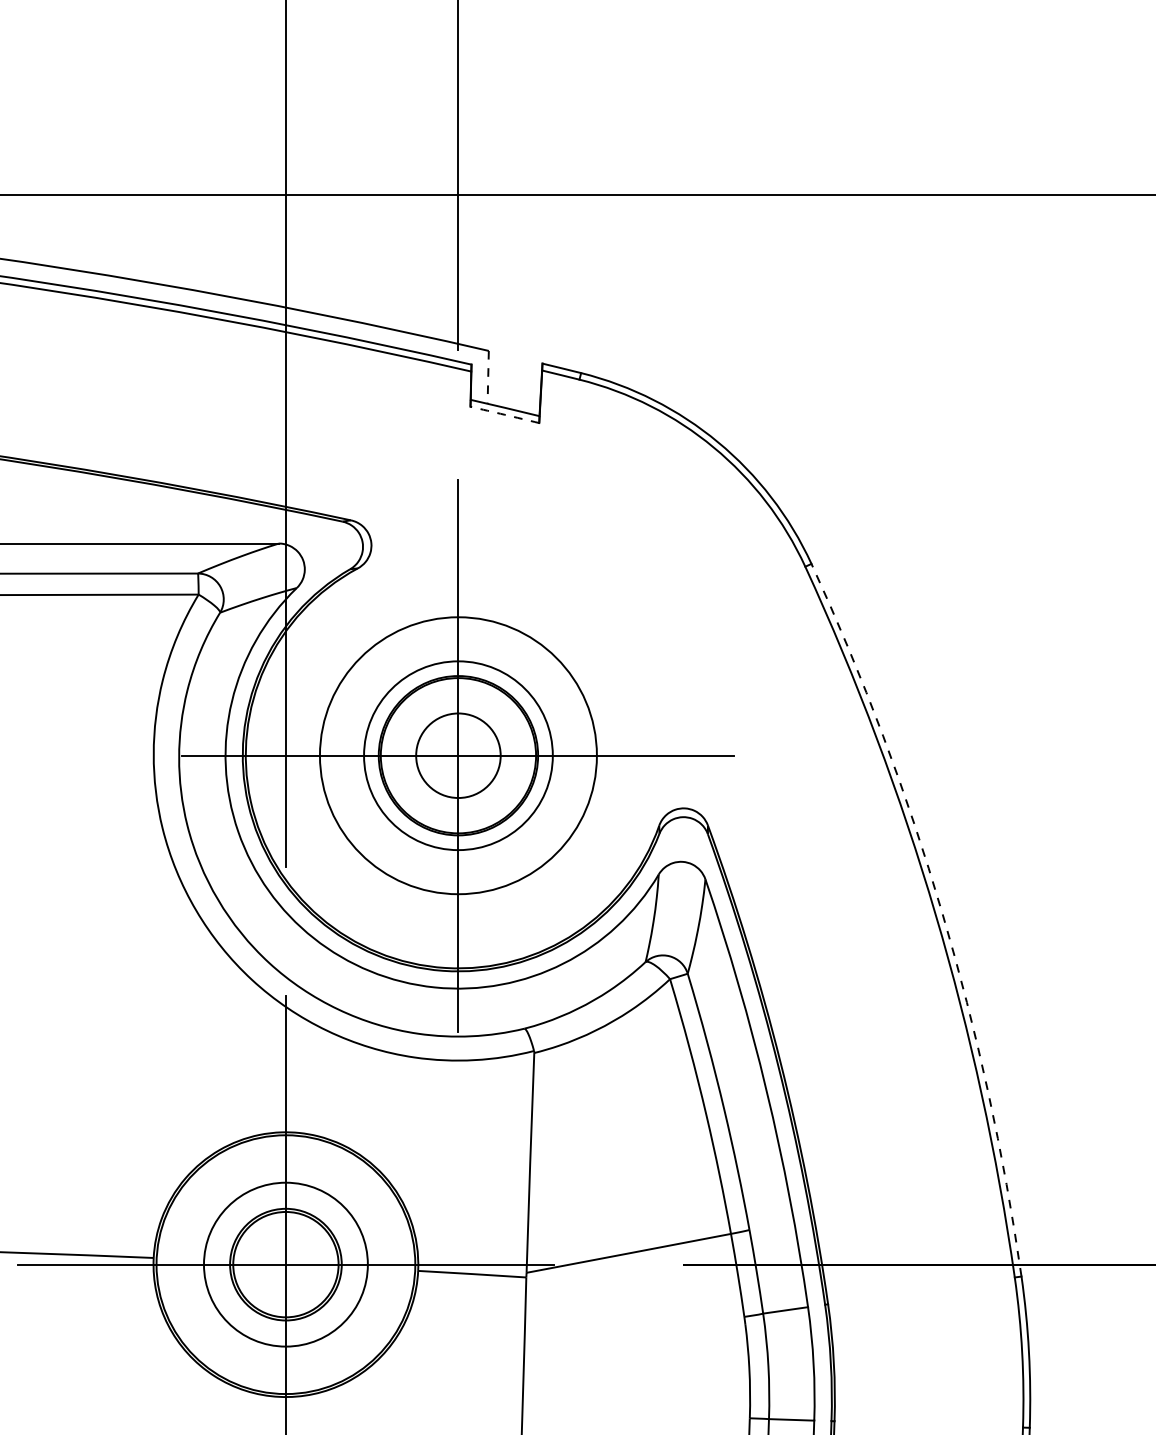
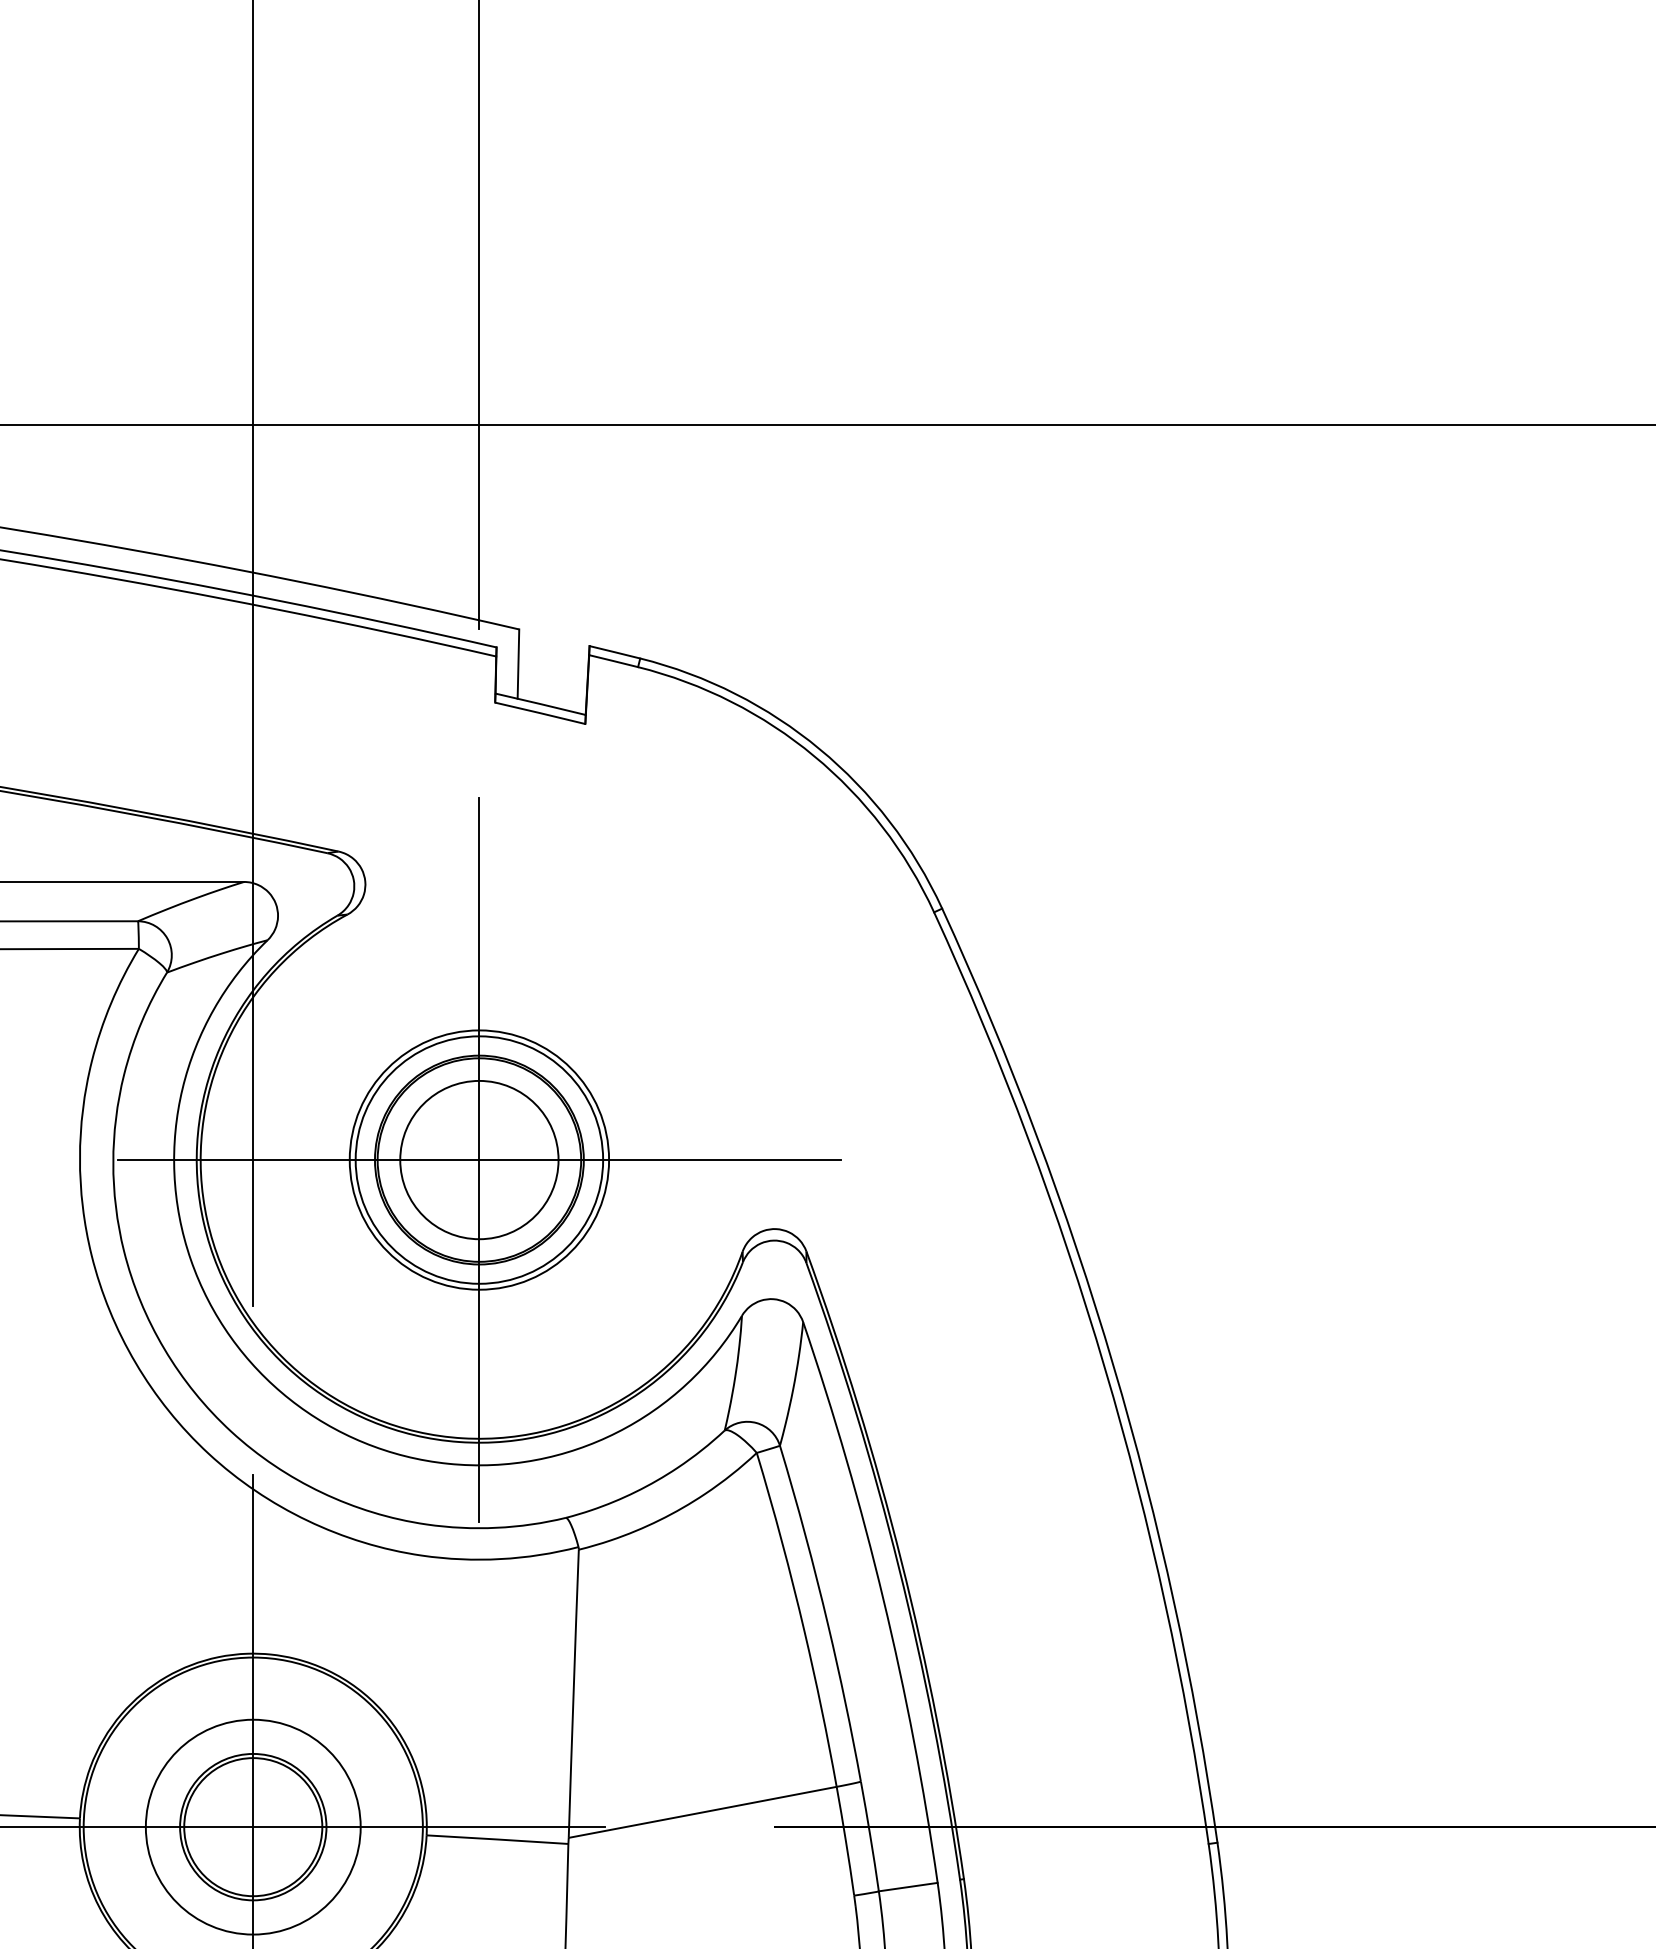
line: (488, 377) -> (518, 664), dashed -> solid
arc: (505, 415) -> (540, 713), dashed -> solid
circle: (458, 755) -> (479, 1159), size x0.71
circle: (458, 755) -> (479, 1159), size x1.43
arc: (942, 912) -> (1113, 1365), dashed -> solid

